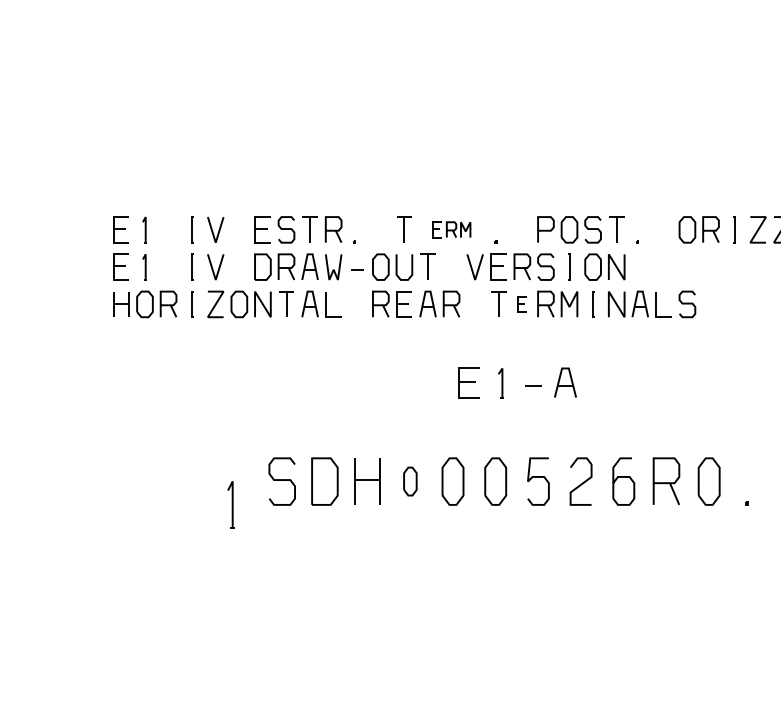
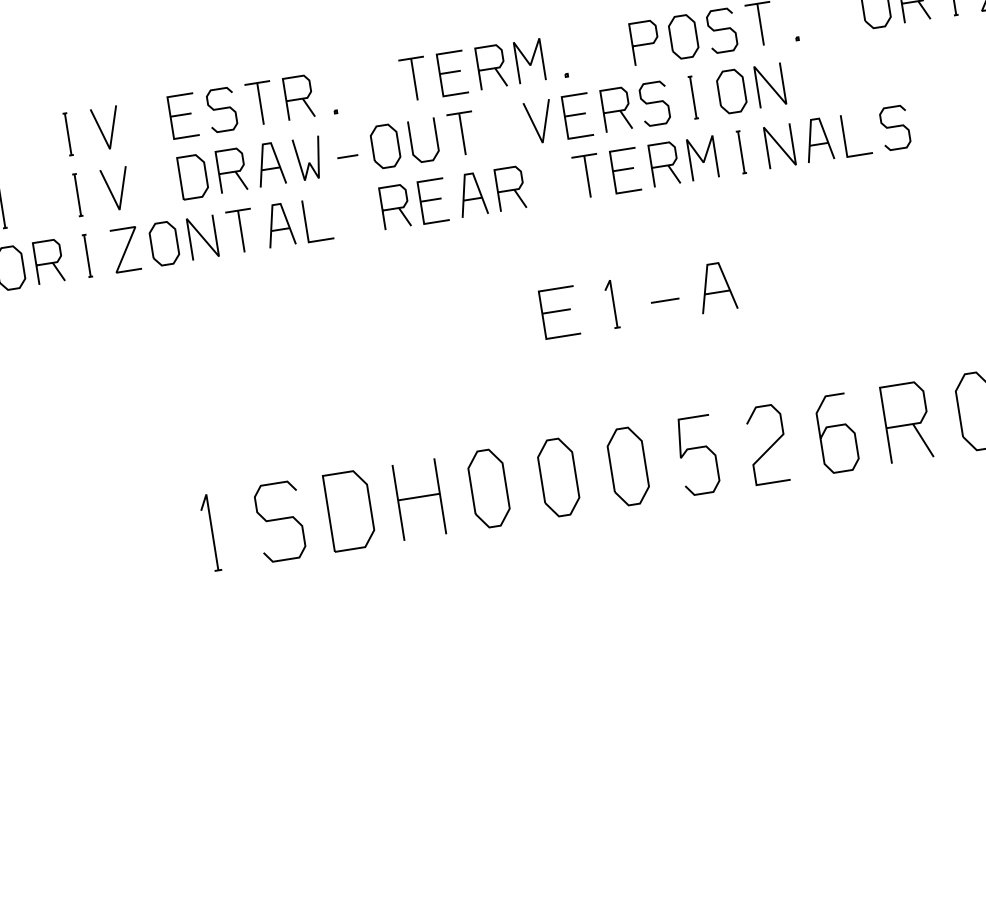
part: (451, 229) -> (491, 66), size x1.67
part: (521, 304) -> (624, 170), size x1.67
part: (410, 481) -> (489, 488), size x1.67
part: (230, 504) -> (208, 532), moved

